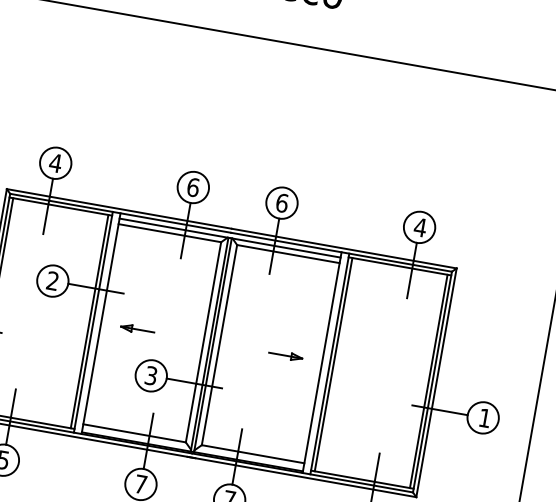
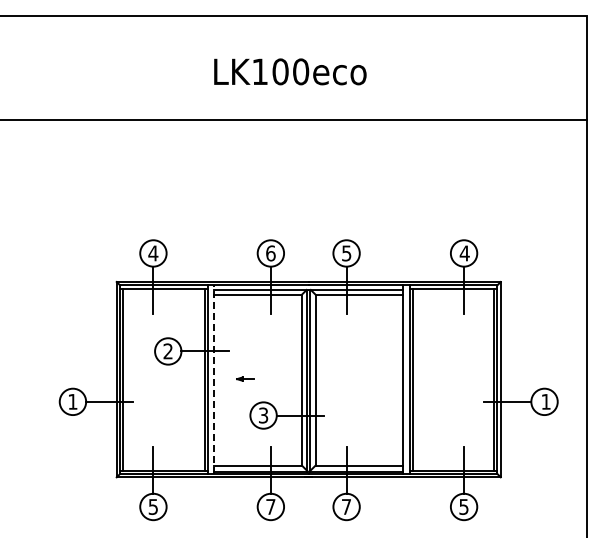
text: (281, 203) -> (346, 253), 6 -> 5
line: (101, 323) -> (214, 379), solid -> dashed
part: (137, 328) -> (245, 378), size x0.6
part: (285, 354) -> (371, 378), removed

